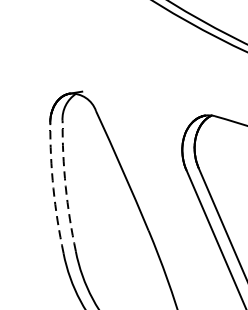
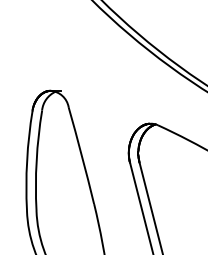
arc: (65, 186) -> (36, 160), dashed -> solid
arc: (53, 188) -> (27, 160), dashed -> solid

